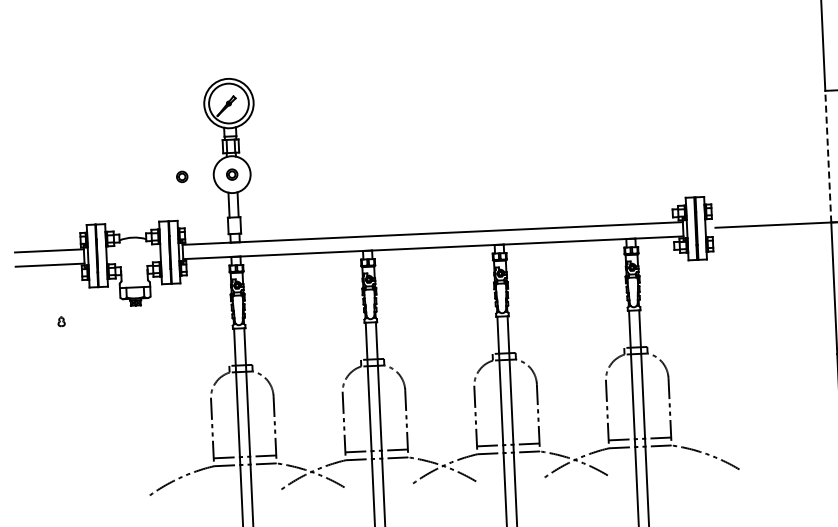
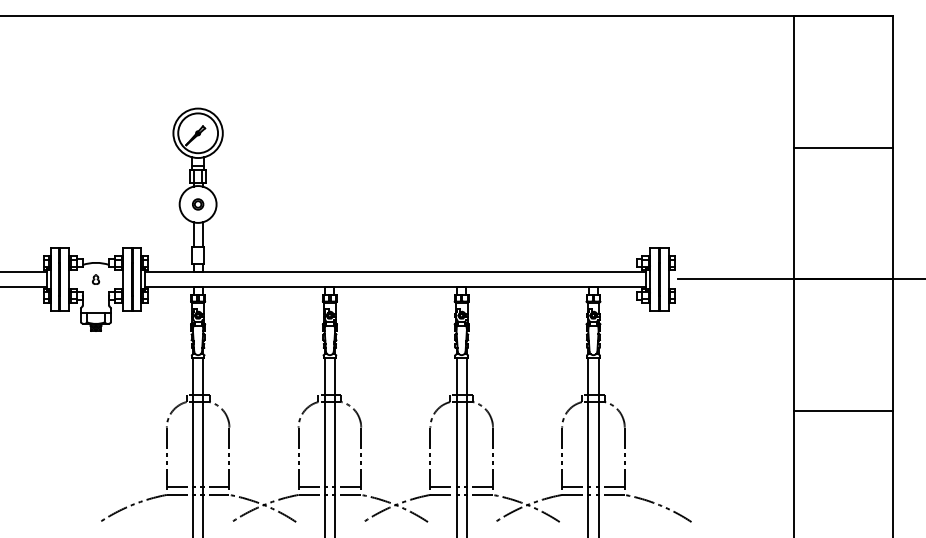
line: (828, 156) -> (794, 213), dashed -> solid
part: (182, 176) -> (148, 204), removed
part: (62, 321) -> (96, 279), moved

